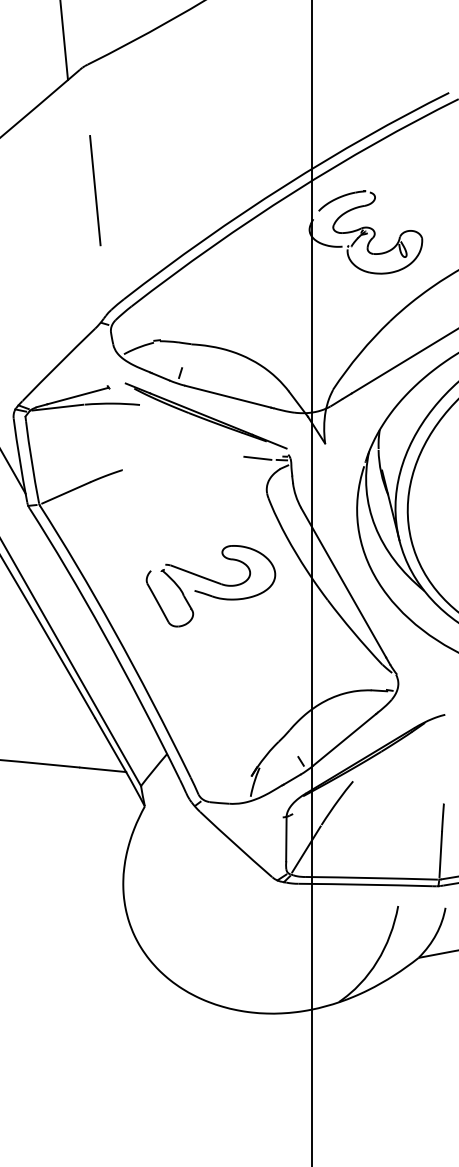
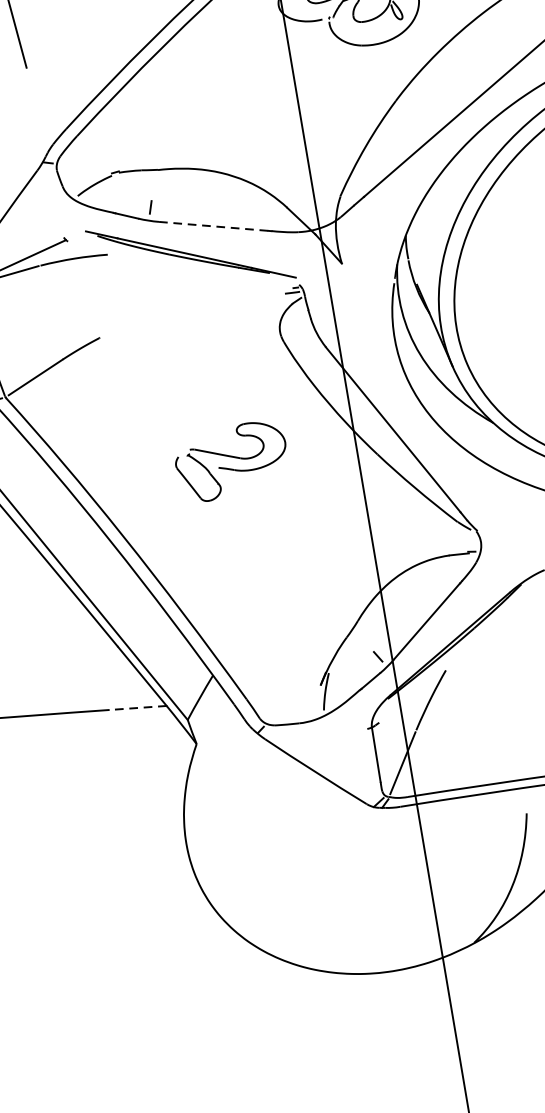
line: (228, 396) -> (214, 226), solid -> dashed
line: (257, 457) -> (262, 294), removed
part: (210, 586) -> (231, 461), size x0.7
line: (102, 769) -> (137, 707), solid -> dashed

